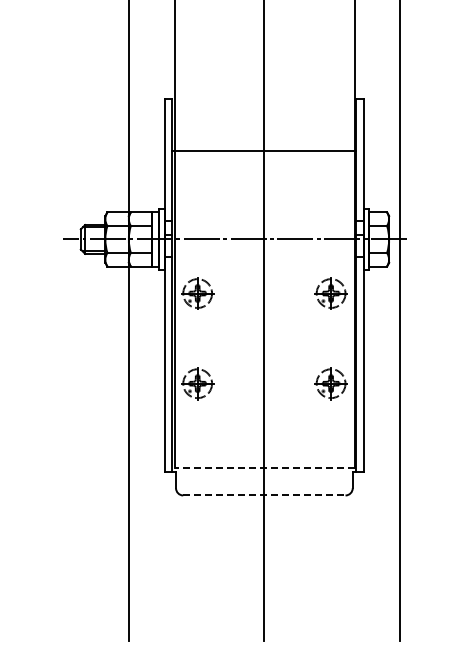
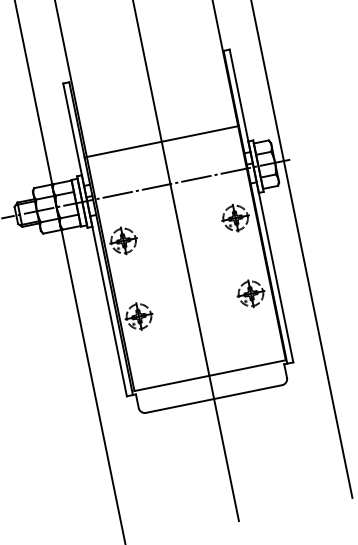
line: (264, 150) -> (161, 141), moved
line: (264, 467) -> (209, 375), dashed -> solid
line: (264, 495) -> (214, 399), dashed -> solid

